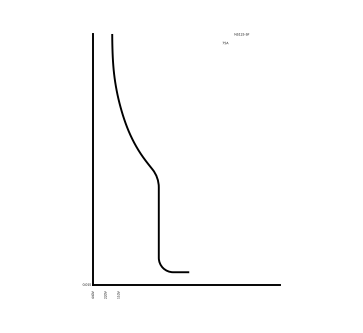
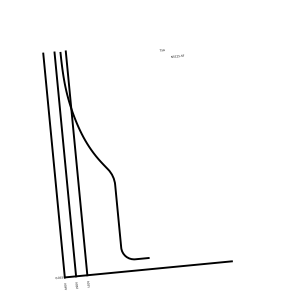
text: (241, 34) -> (177, 56), moved
line: (105, 158) -> (65, 163), added
line: (118, 158) -> (76, 162), added

